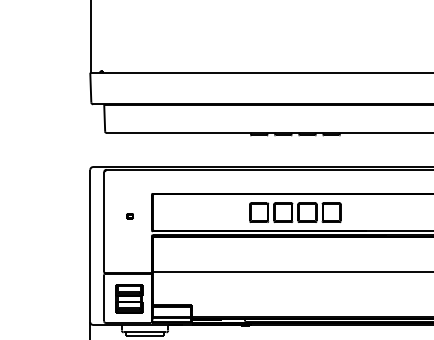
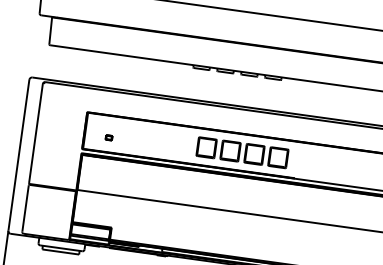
part: (295, 212) -> (242, 152), moved
part: (129, 216) -> (108, 137), moved
part: (129, 298) -> (50, 212), removed

